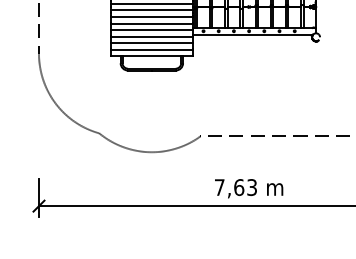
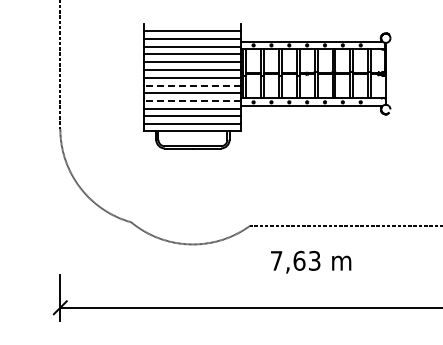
line: (151, 16) -> (192, 85), solid -> dashed
line: (151, 30) -> (192, 101), solid -> dashed
text: (249, 188) -> (311, 262), moved

